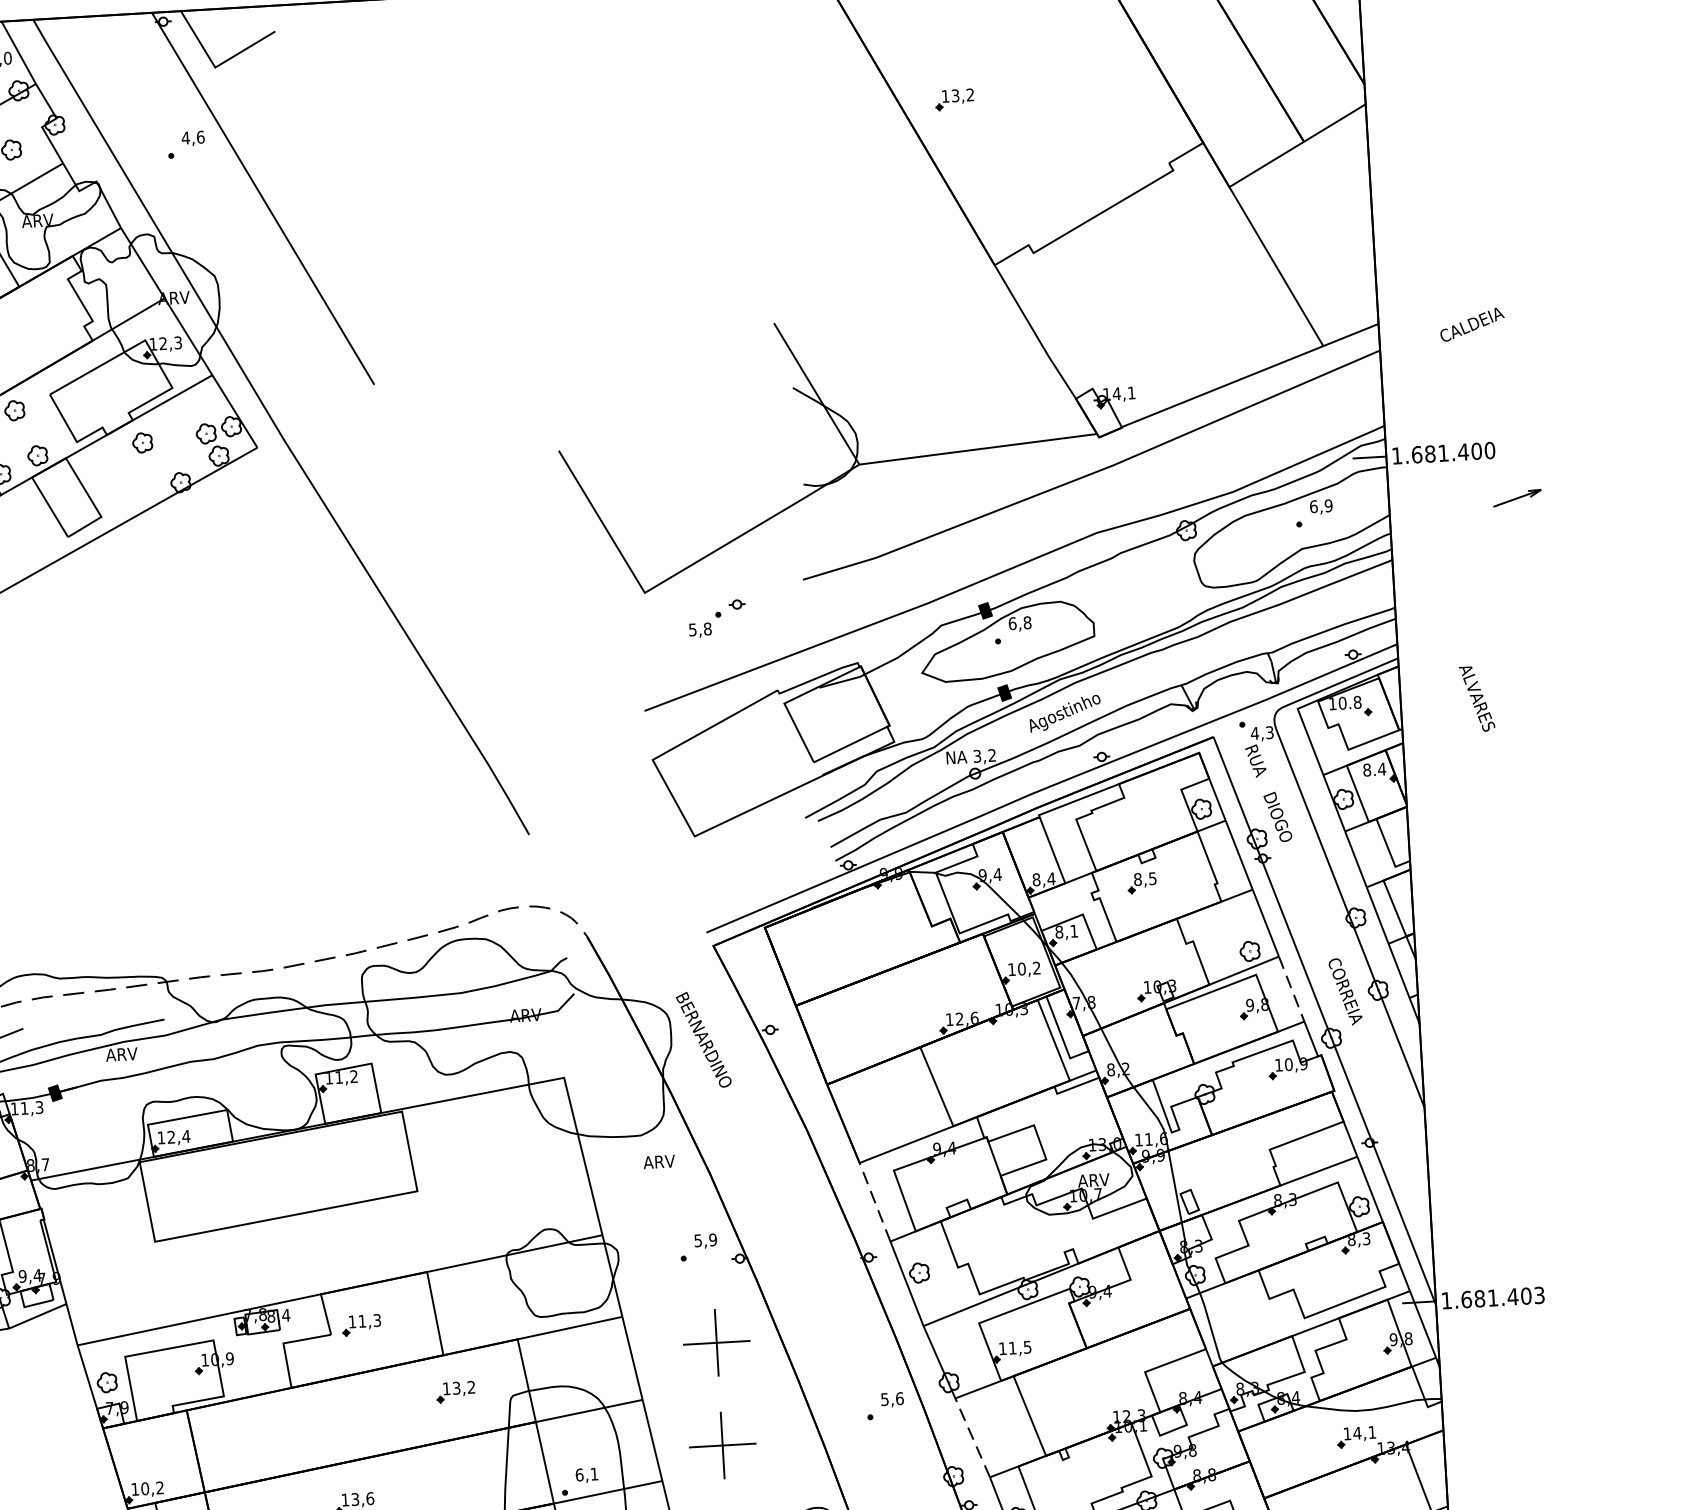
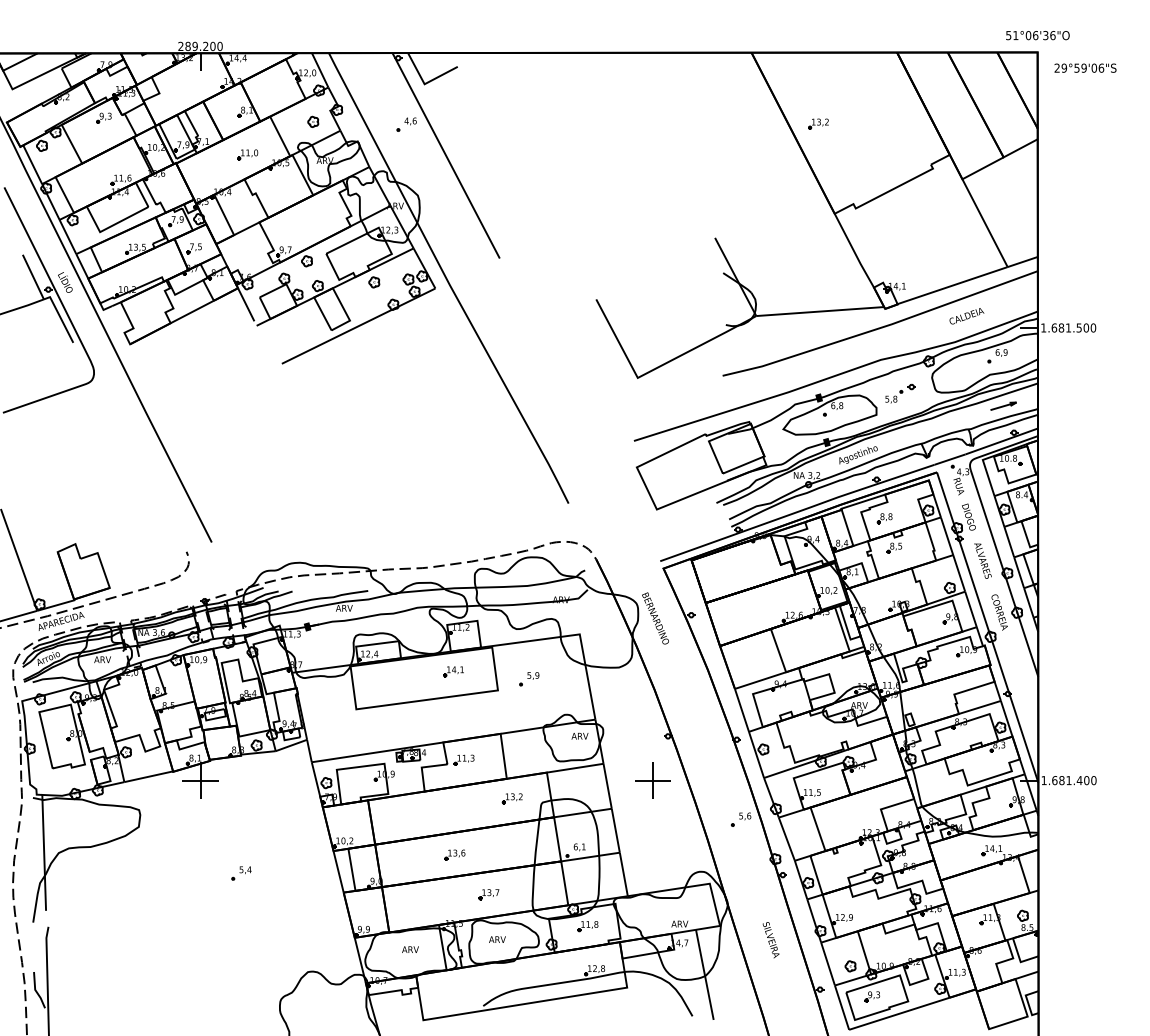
text: (1471, 325) -> (966, 316), moved
text: (1463, 451) -> (1079, 327), 1.681.400 -> 1.681.500
part: (1517, 496) -> (1003, 405), moved
part: (716, 617) -> (900, 393), moved
text: (1476, 697) -> (982, 560), moved
part: (1120, 828) -> (884, 518), added
line: (1290, 989) -> (970, 609), dashed -> solid
part: (332, 1160) -> (453, 671), added
text: (658, 1160) -> (579, 735), moved
line: (874, 1202) -> (741, 710), dashed -> solid
part: (698, 1248) -> (529, 679), moved
text: (1538, 1295) -> (1093, 780), 1.681.403 -> 1.681.400
line: (971, 1436) -> (786, 838), dashed -> solid
part: (721, 1445) -> (652, 835), removed

